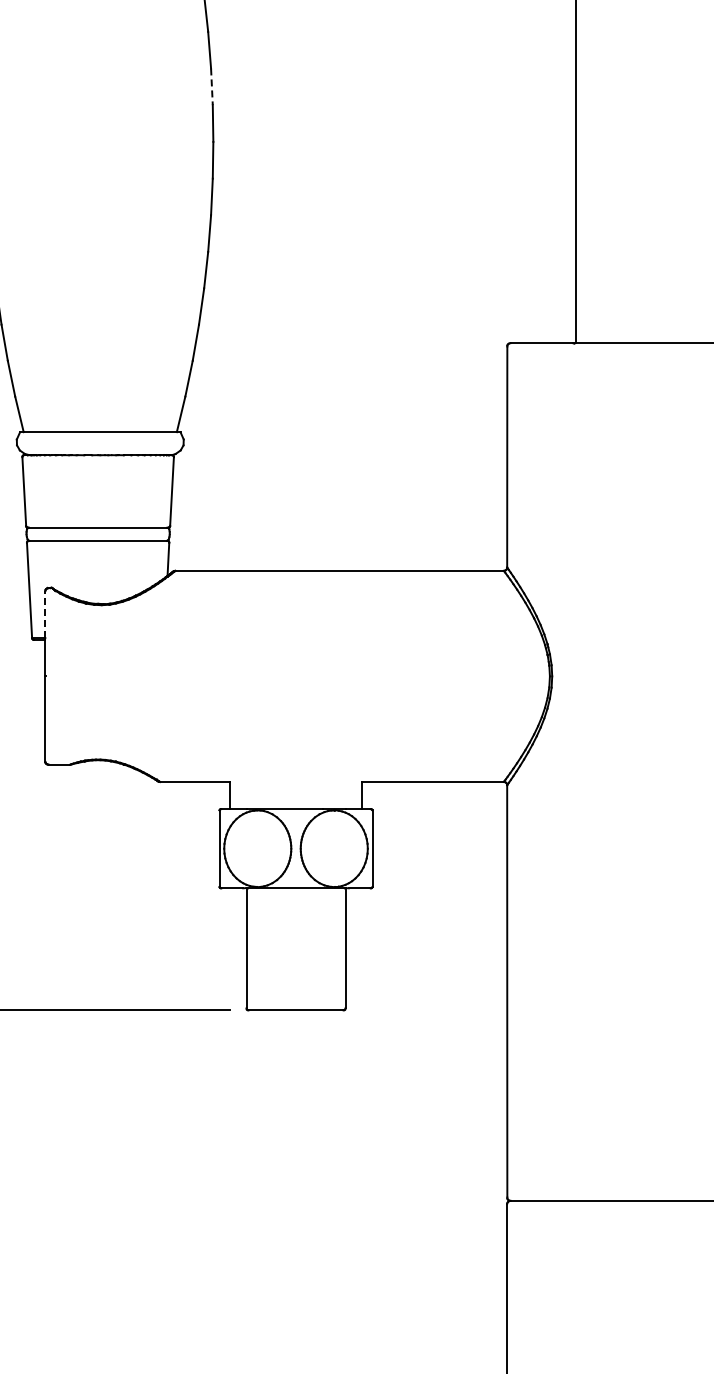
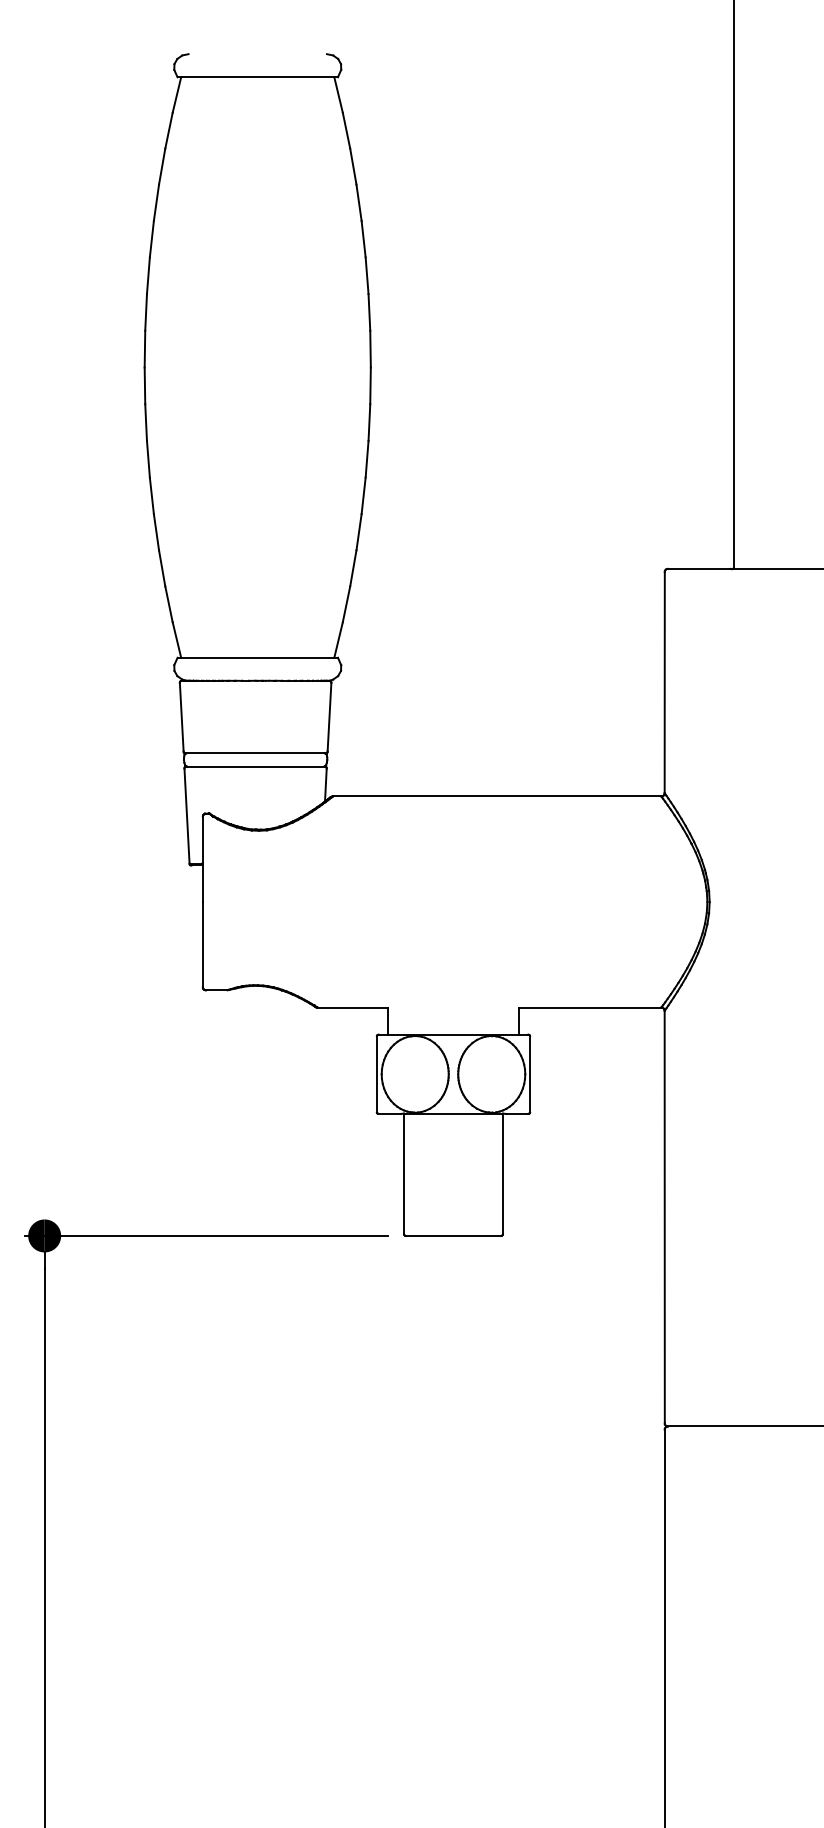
line: (212, 86) -> (369, 312), dashed -> solid
line: (45, 614) -> (202, 840), dashed -> solid

